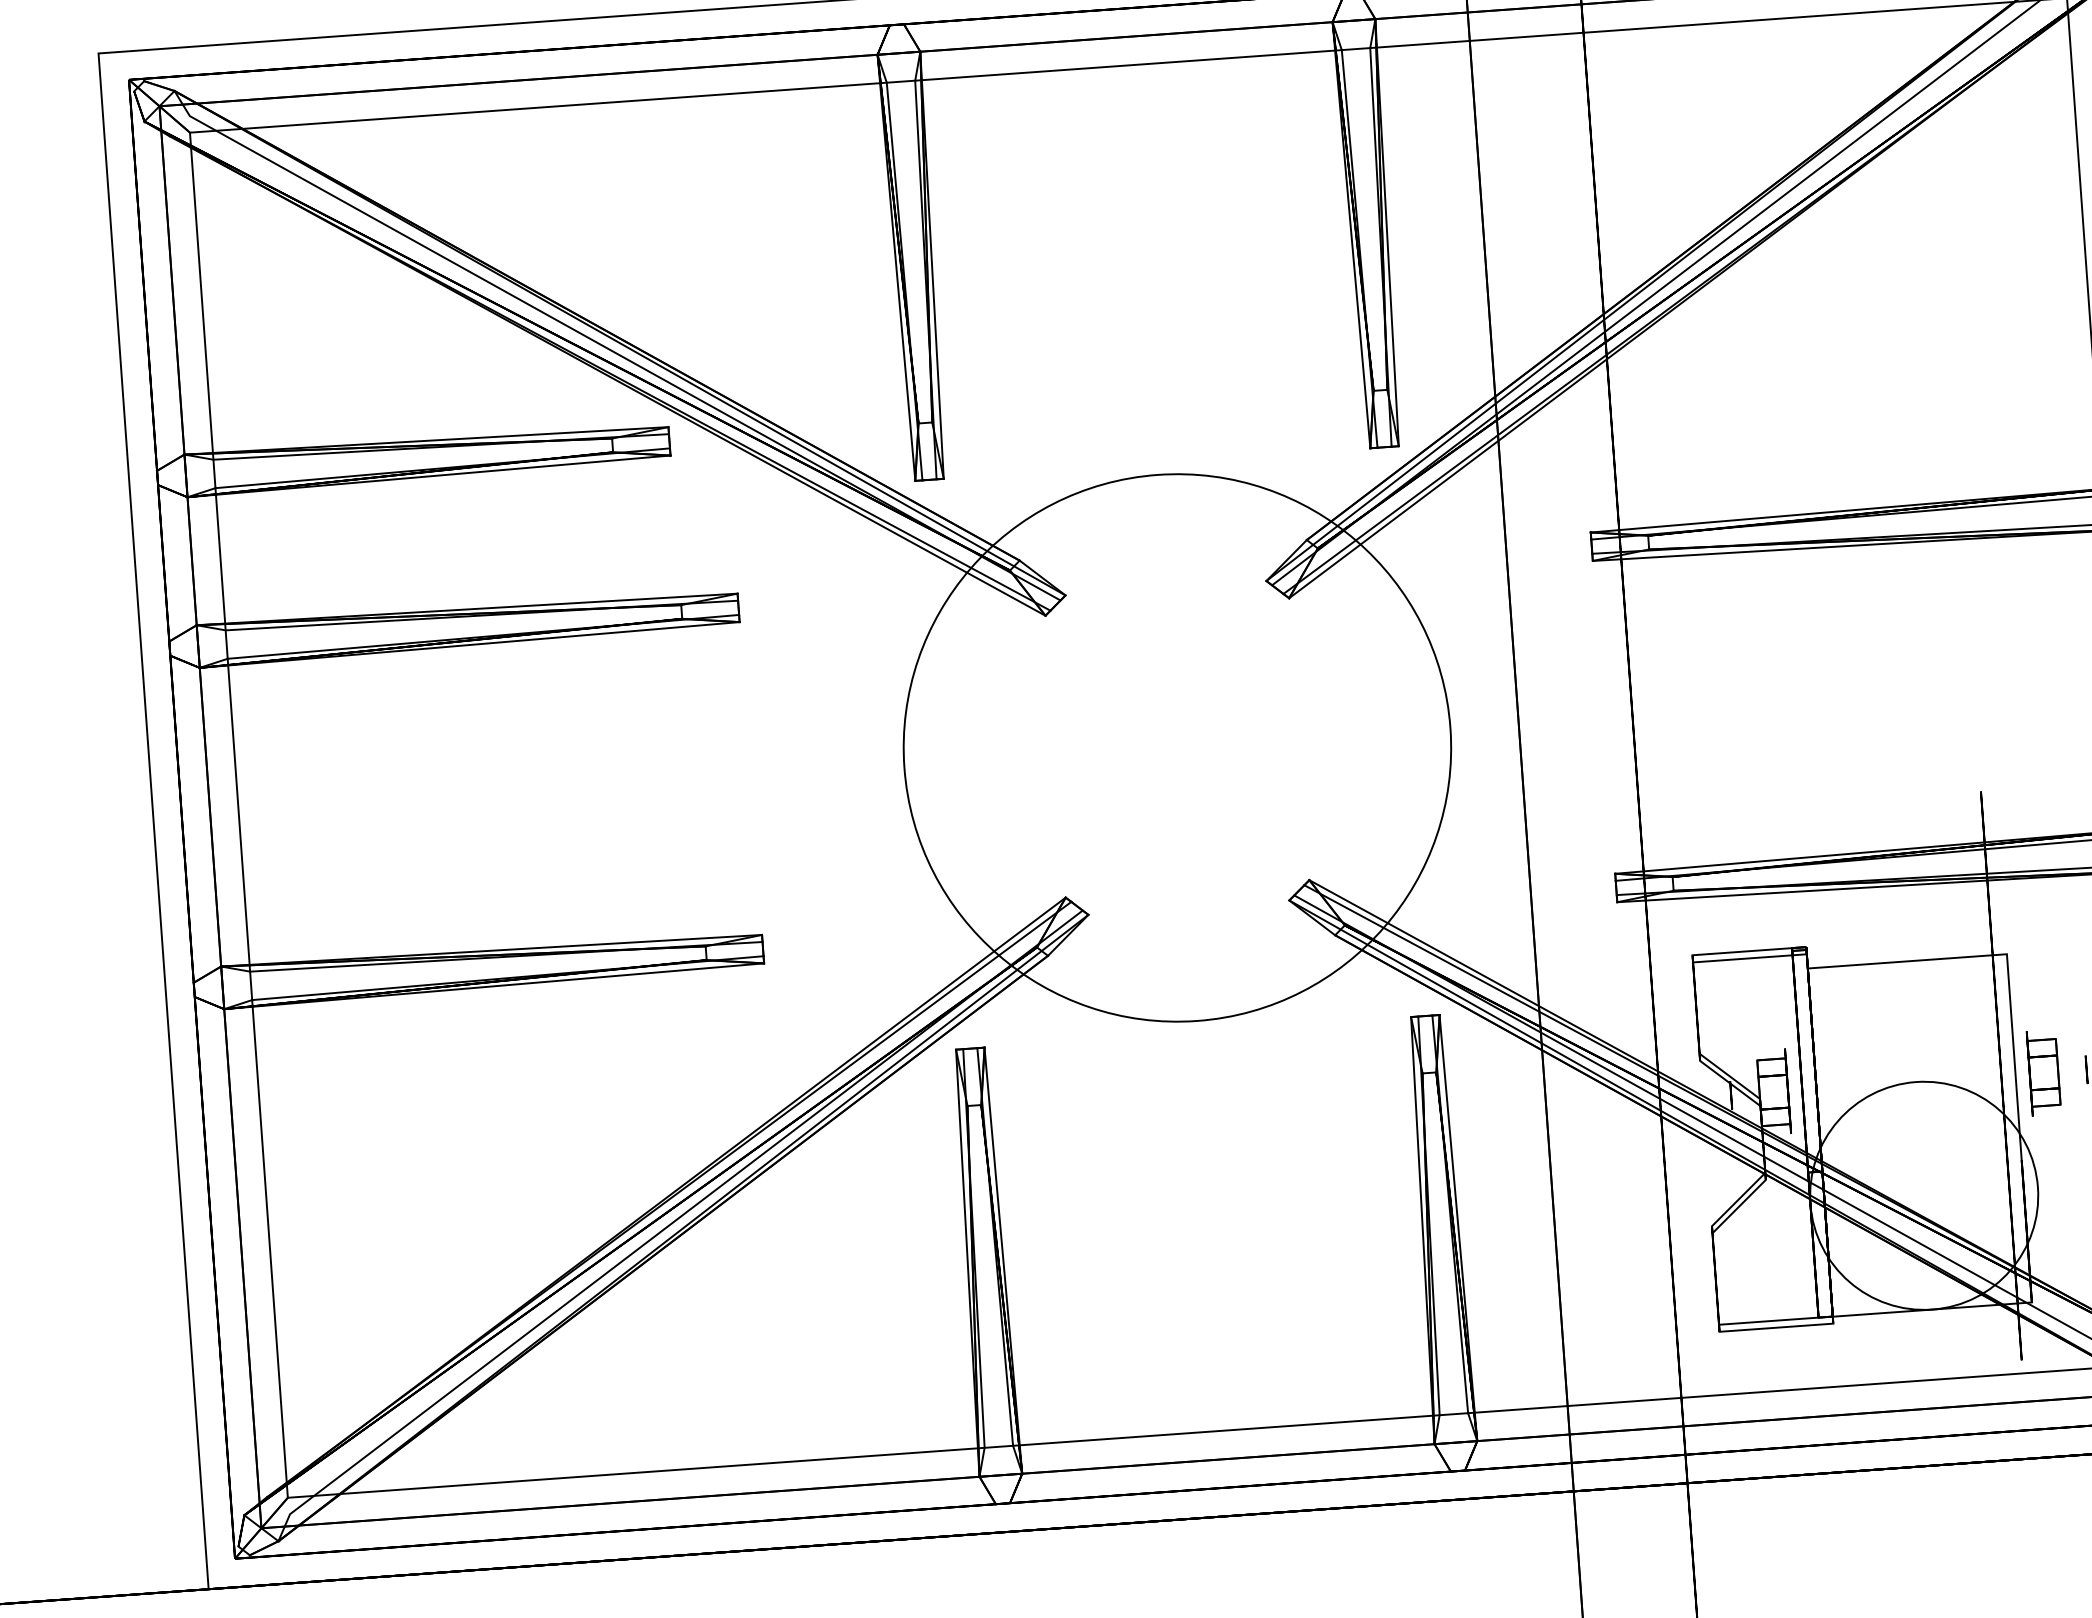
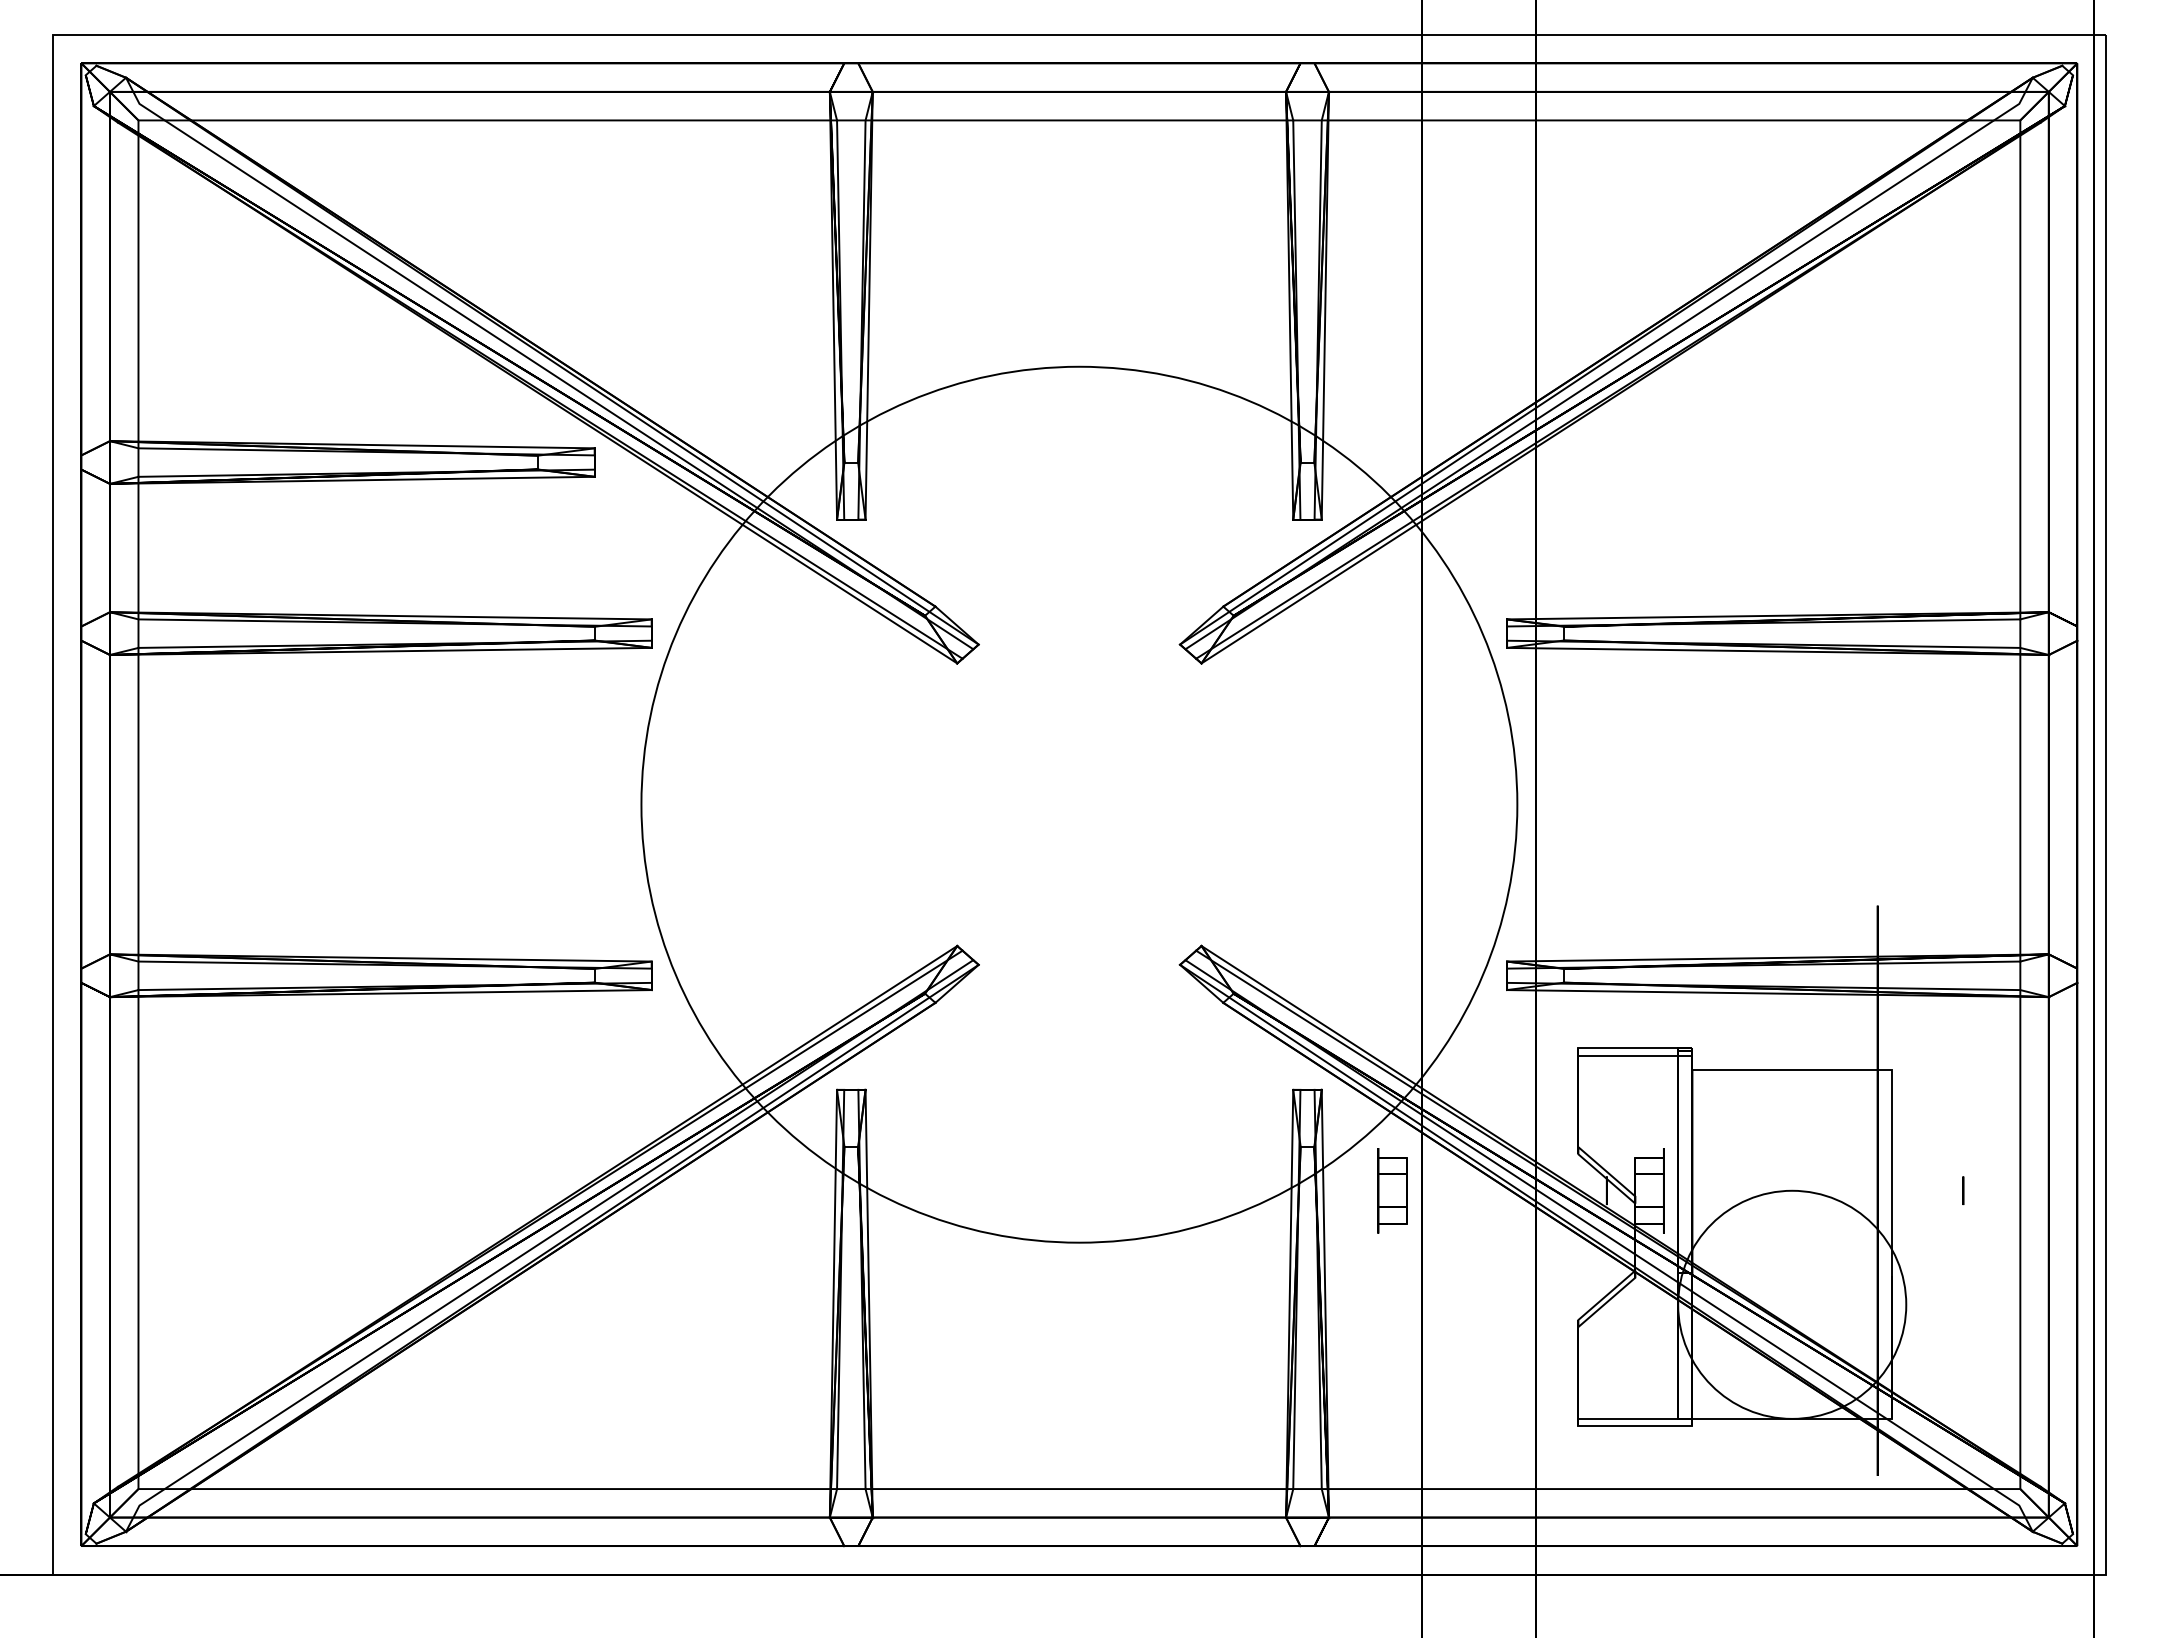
circle: (1177, 747) -> (1079, 804), size x1.6
part: (2043, 1072) -> (1392, 1190), moved

